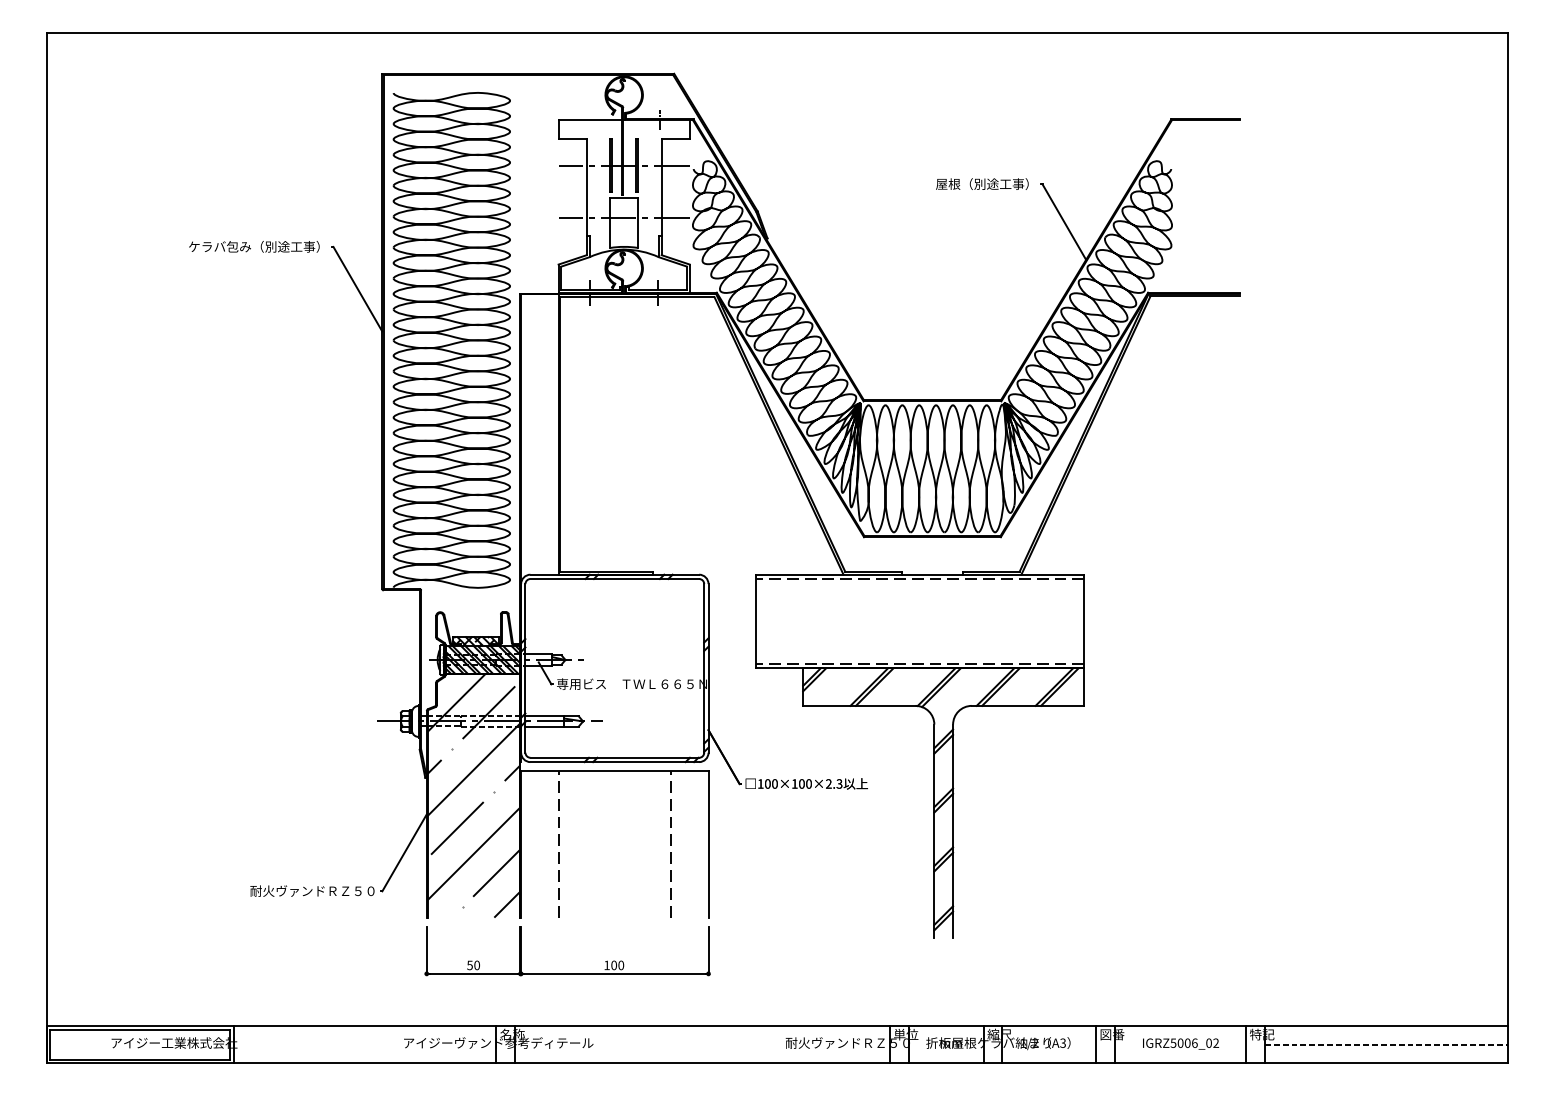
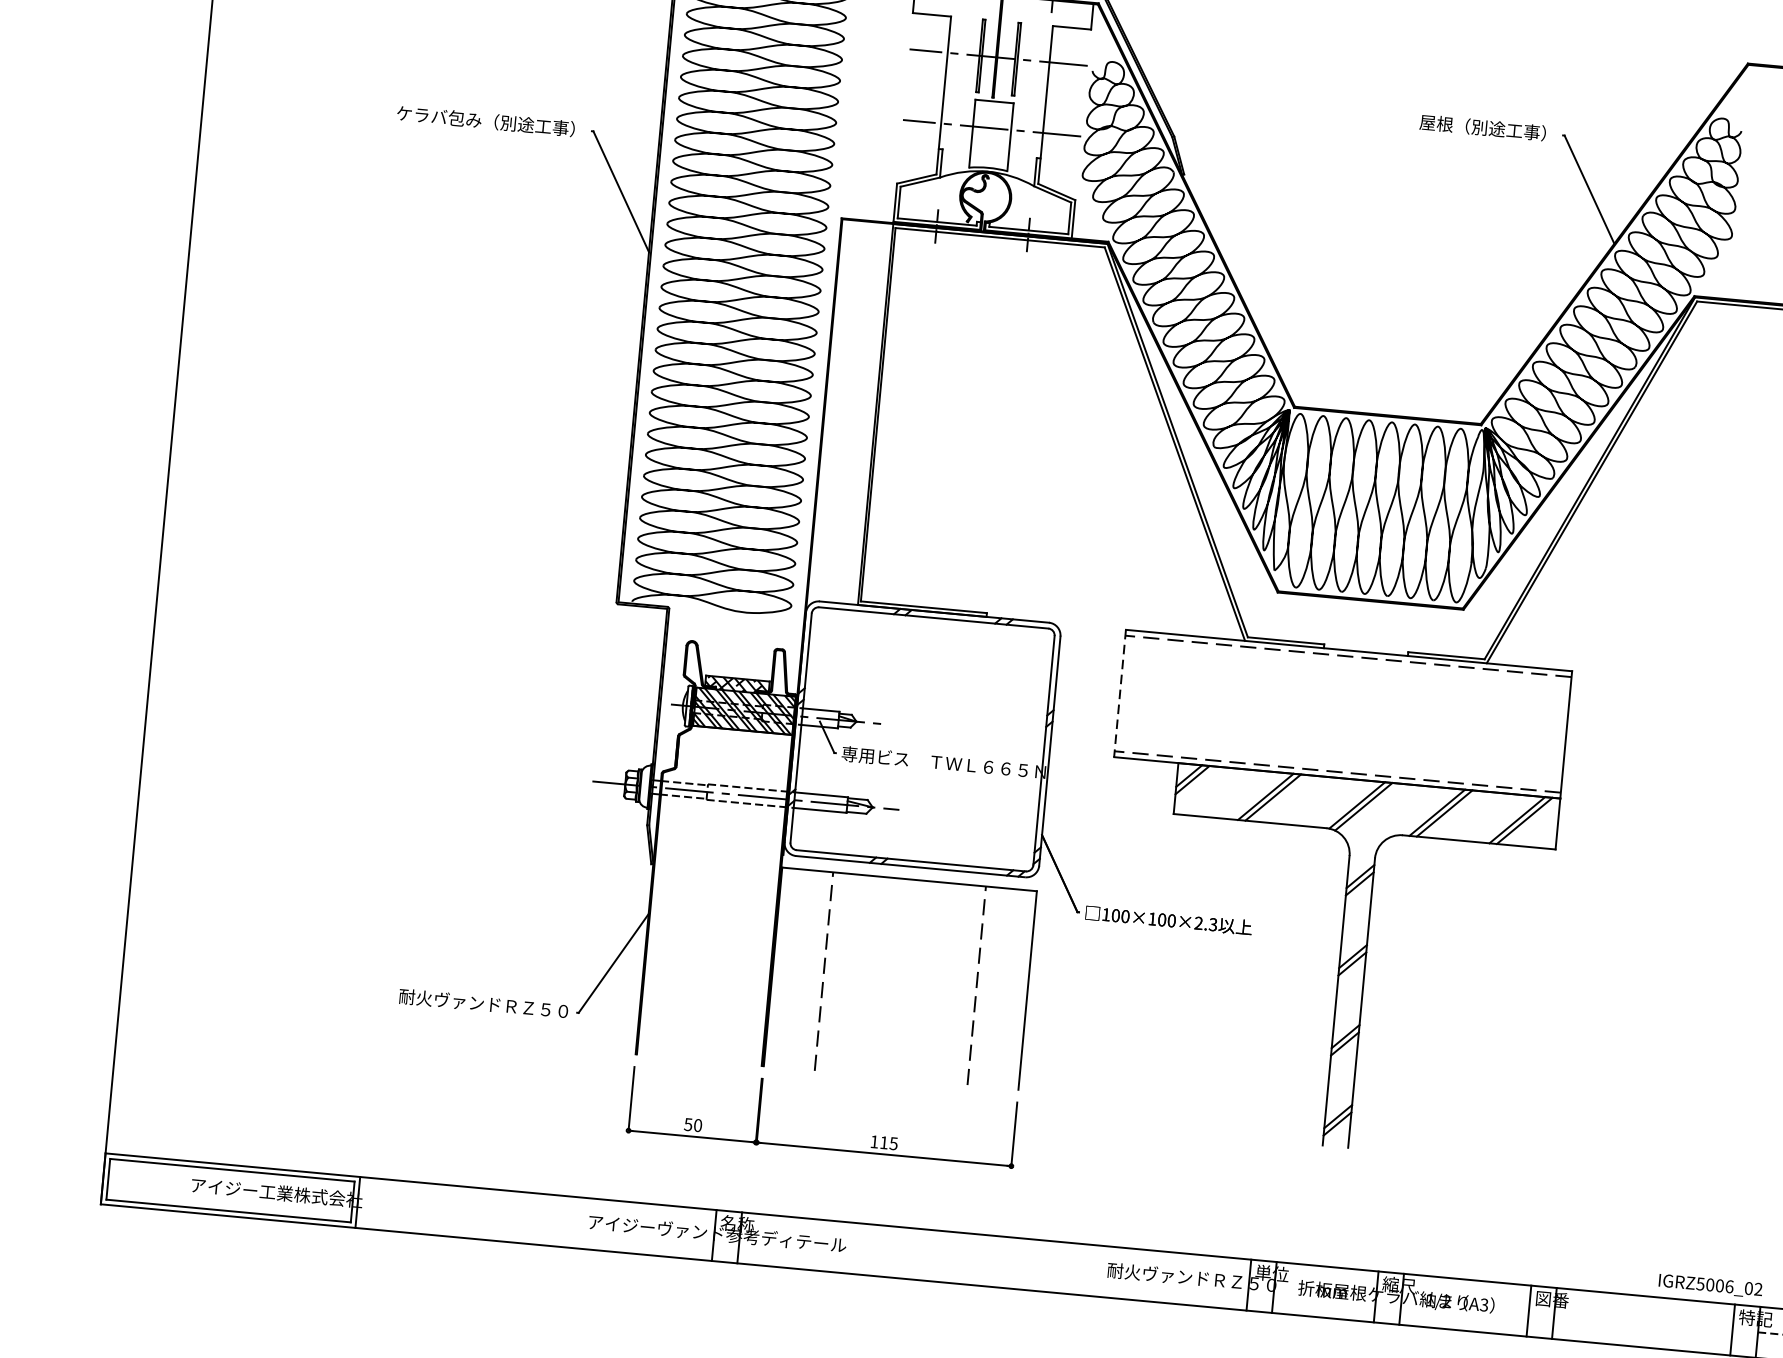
line: (755, 621) -> (1119, 693), solid -> dashed
hatch: (473, 795) -> (714, 894), removed
text: (617, 965) -> (888, 1143), 100 -> 115
text: (1180, 1043) -> (1710, 1285), moved

